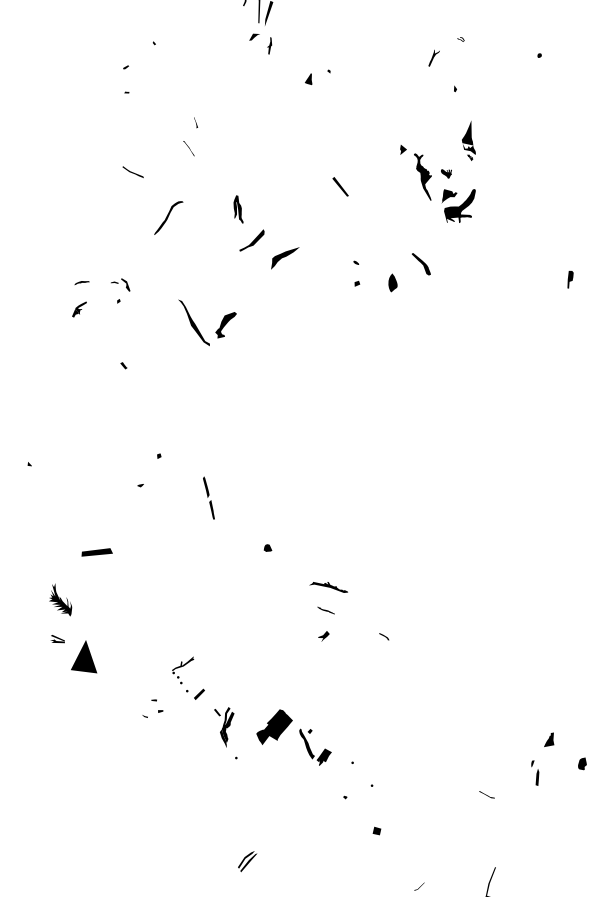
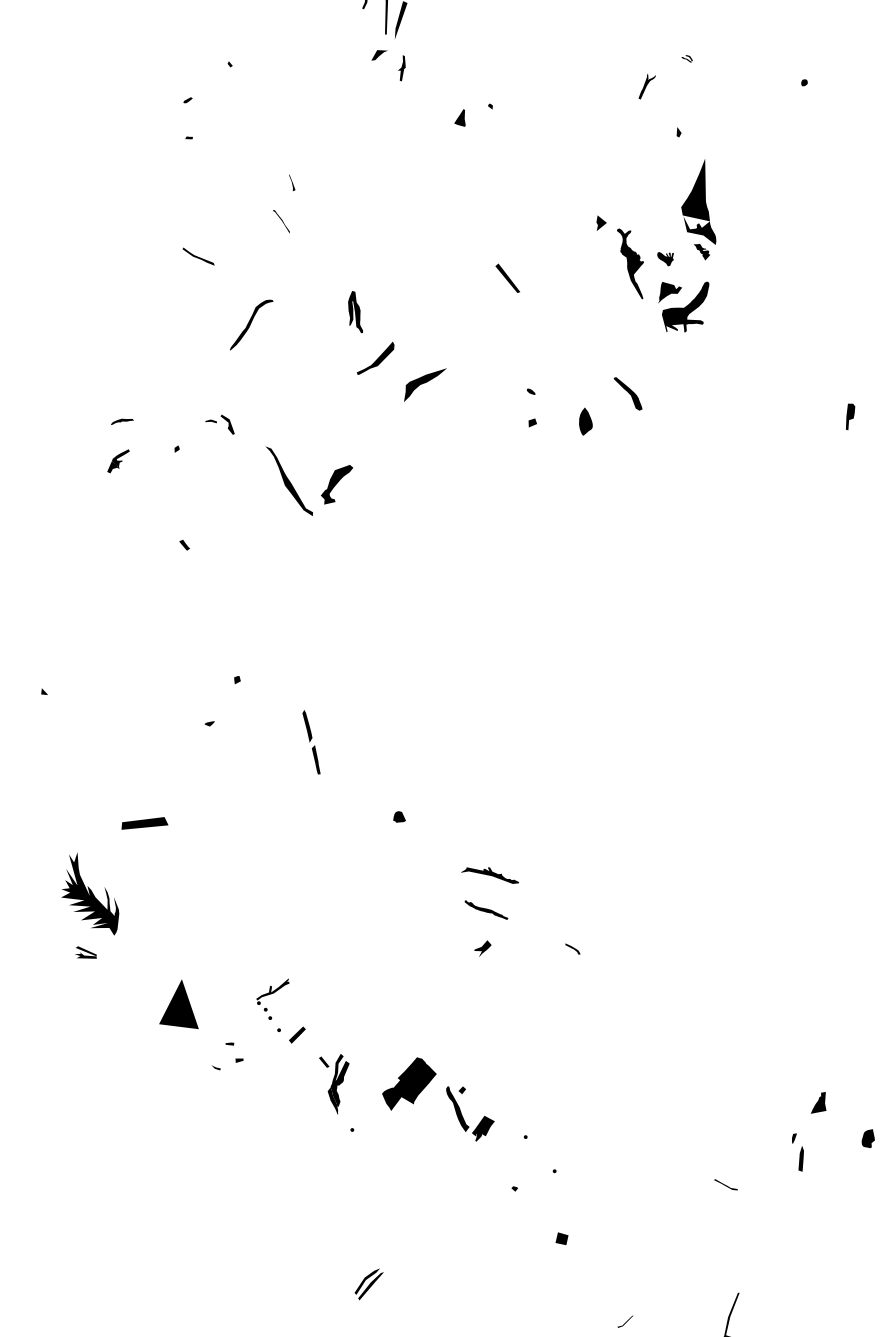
part: (468, 140) -> (698, 209), size x1.67
part: (120, 284) -> (219, 424), moved
part: (60, 599) -> (90, 893), size x1.67
part: (325, 610) -> (485, 910), size x1.67
part: (84, 656) -> (179, 1003), moved

